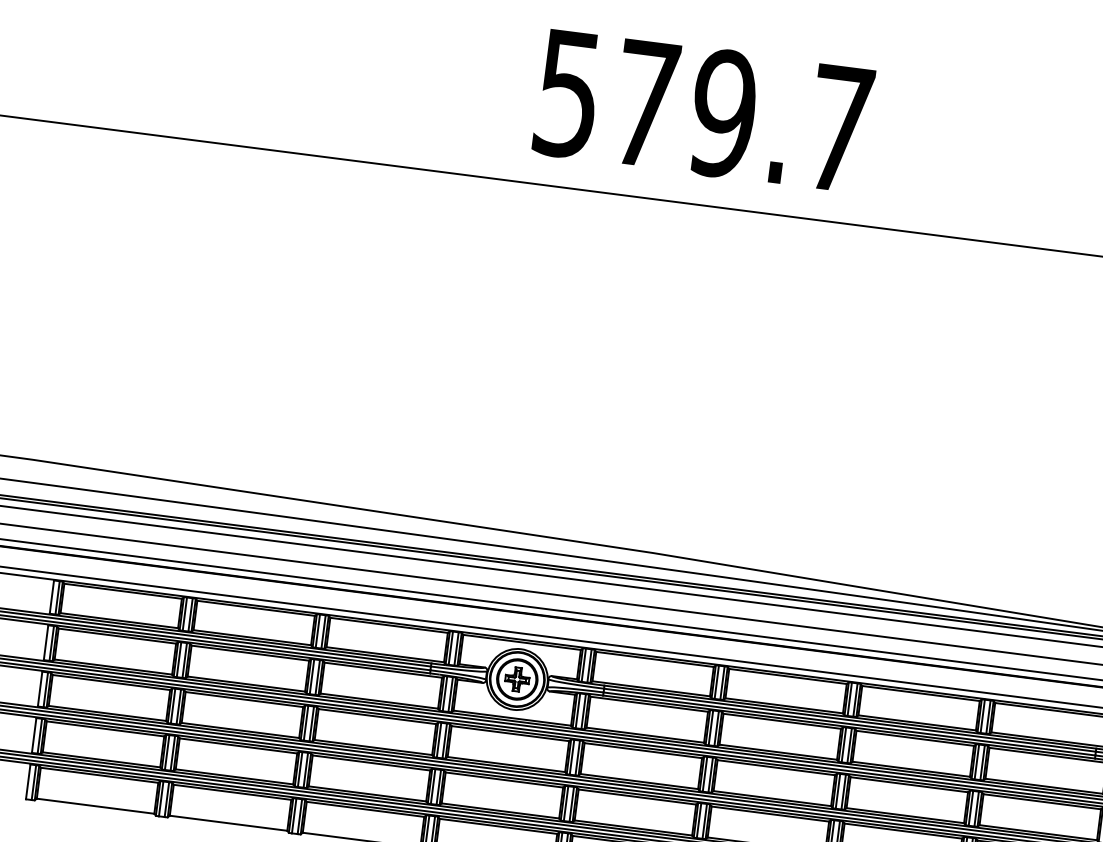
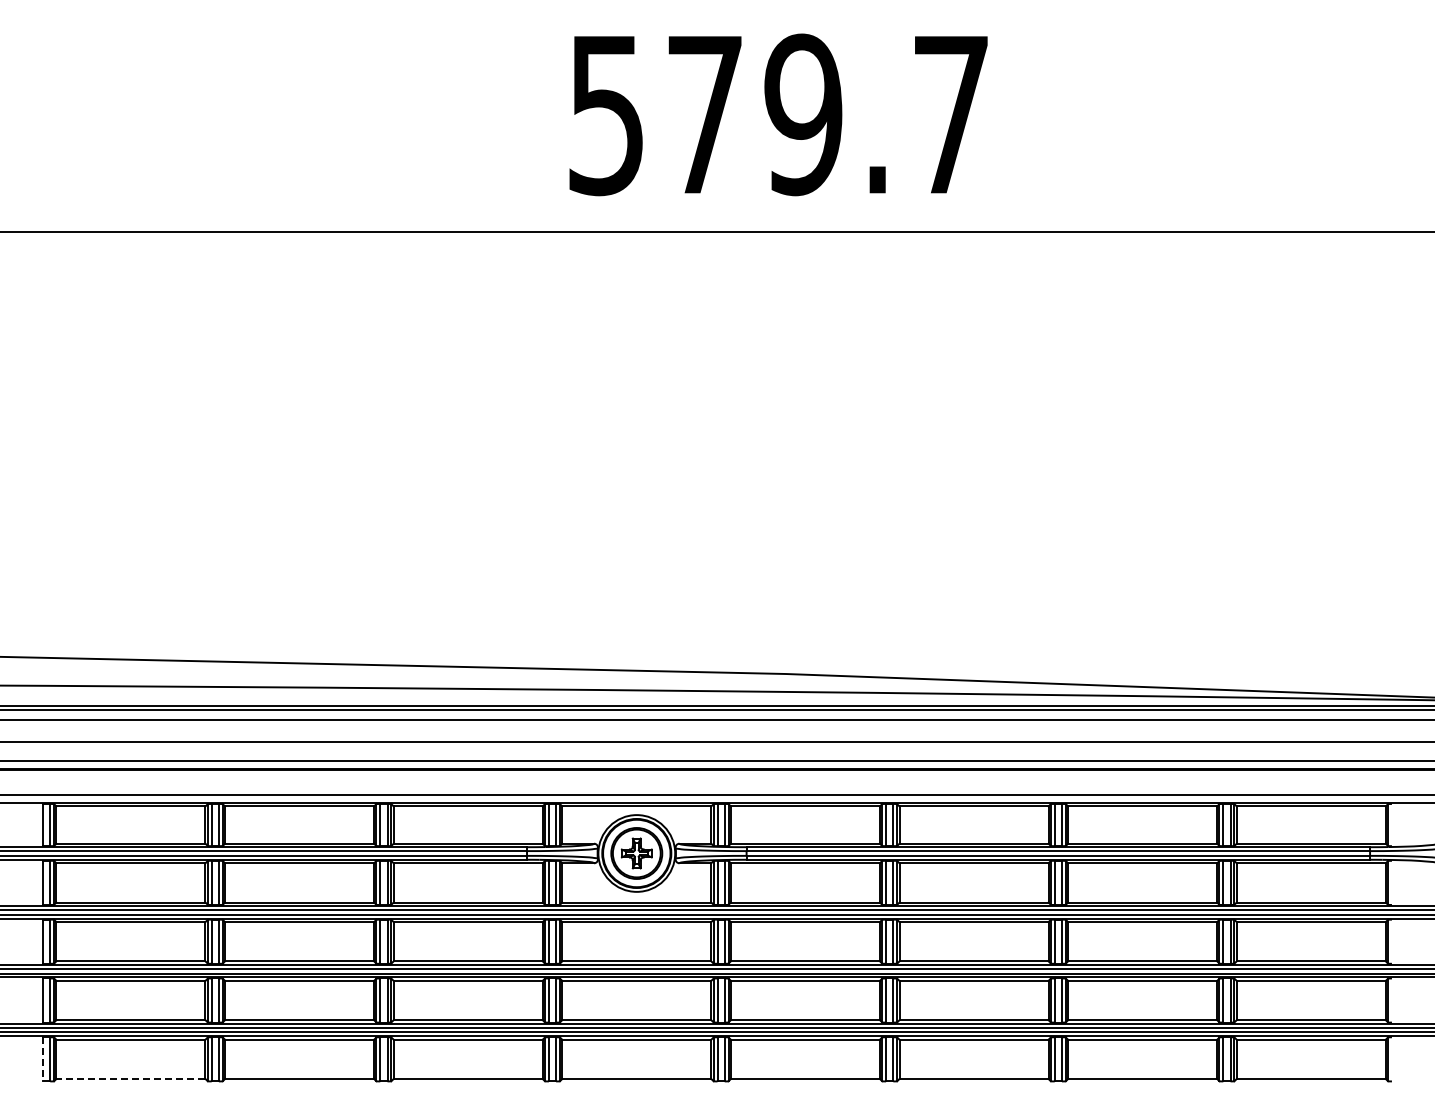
line: (28, 782) -> (43, 1059), solid -> dashed
line: (95, 805) -> (130, 1078), solid -> dashed

